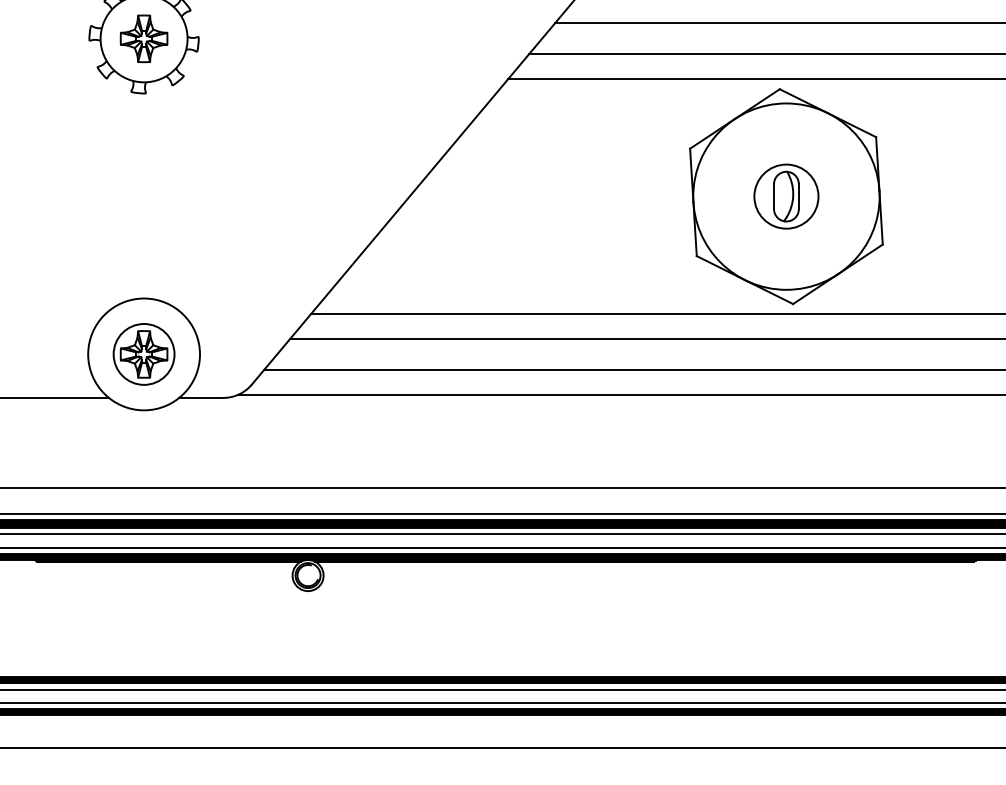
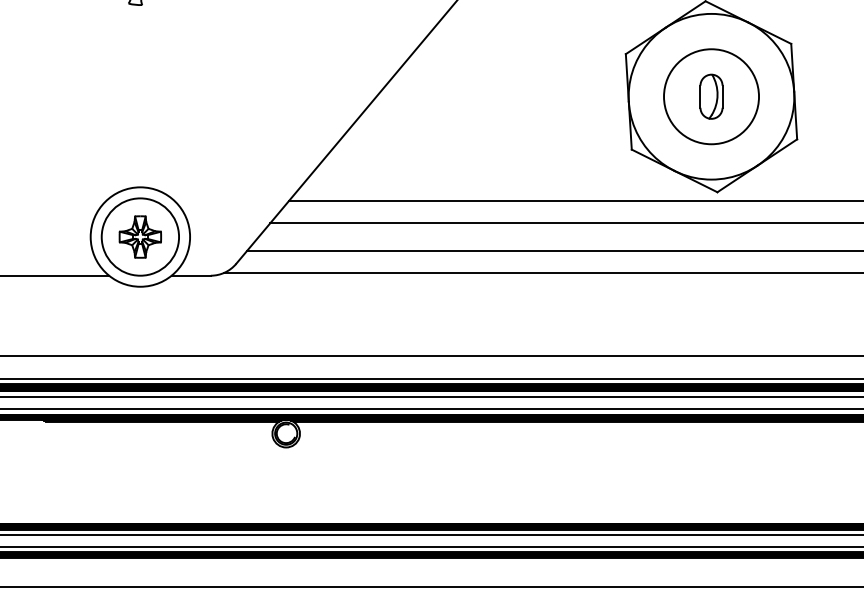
circle: (786, 196) -> (711, 96), size x1.67
circle: (143, 353) -> (139, 236), size x1.43

